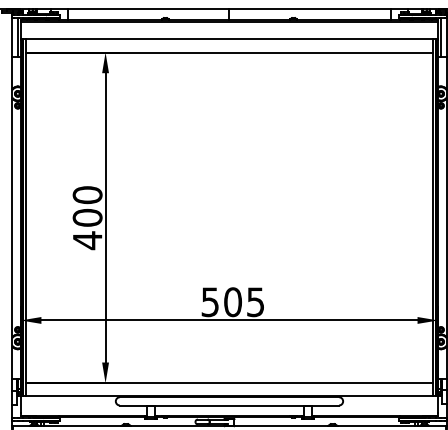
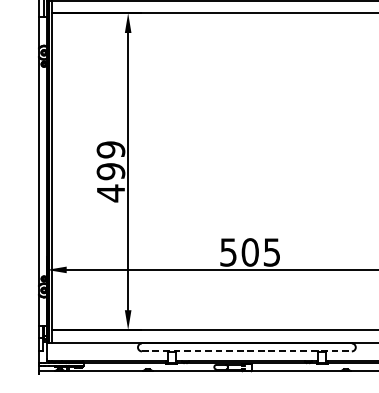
text: (87, 206) -> (110, 160), 400 -> 499
line: (229, 405) -> (246, 351), solid -> dashed

